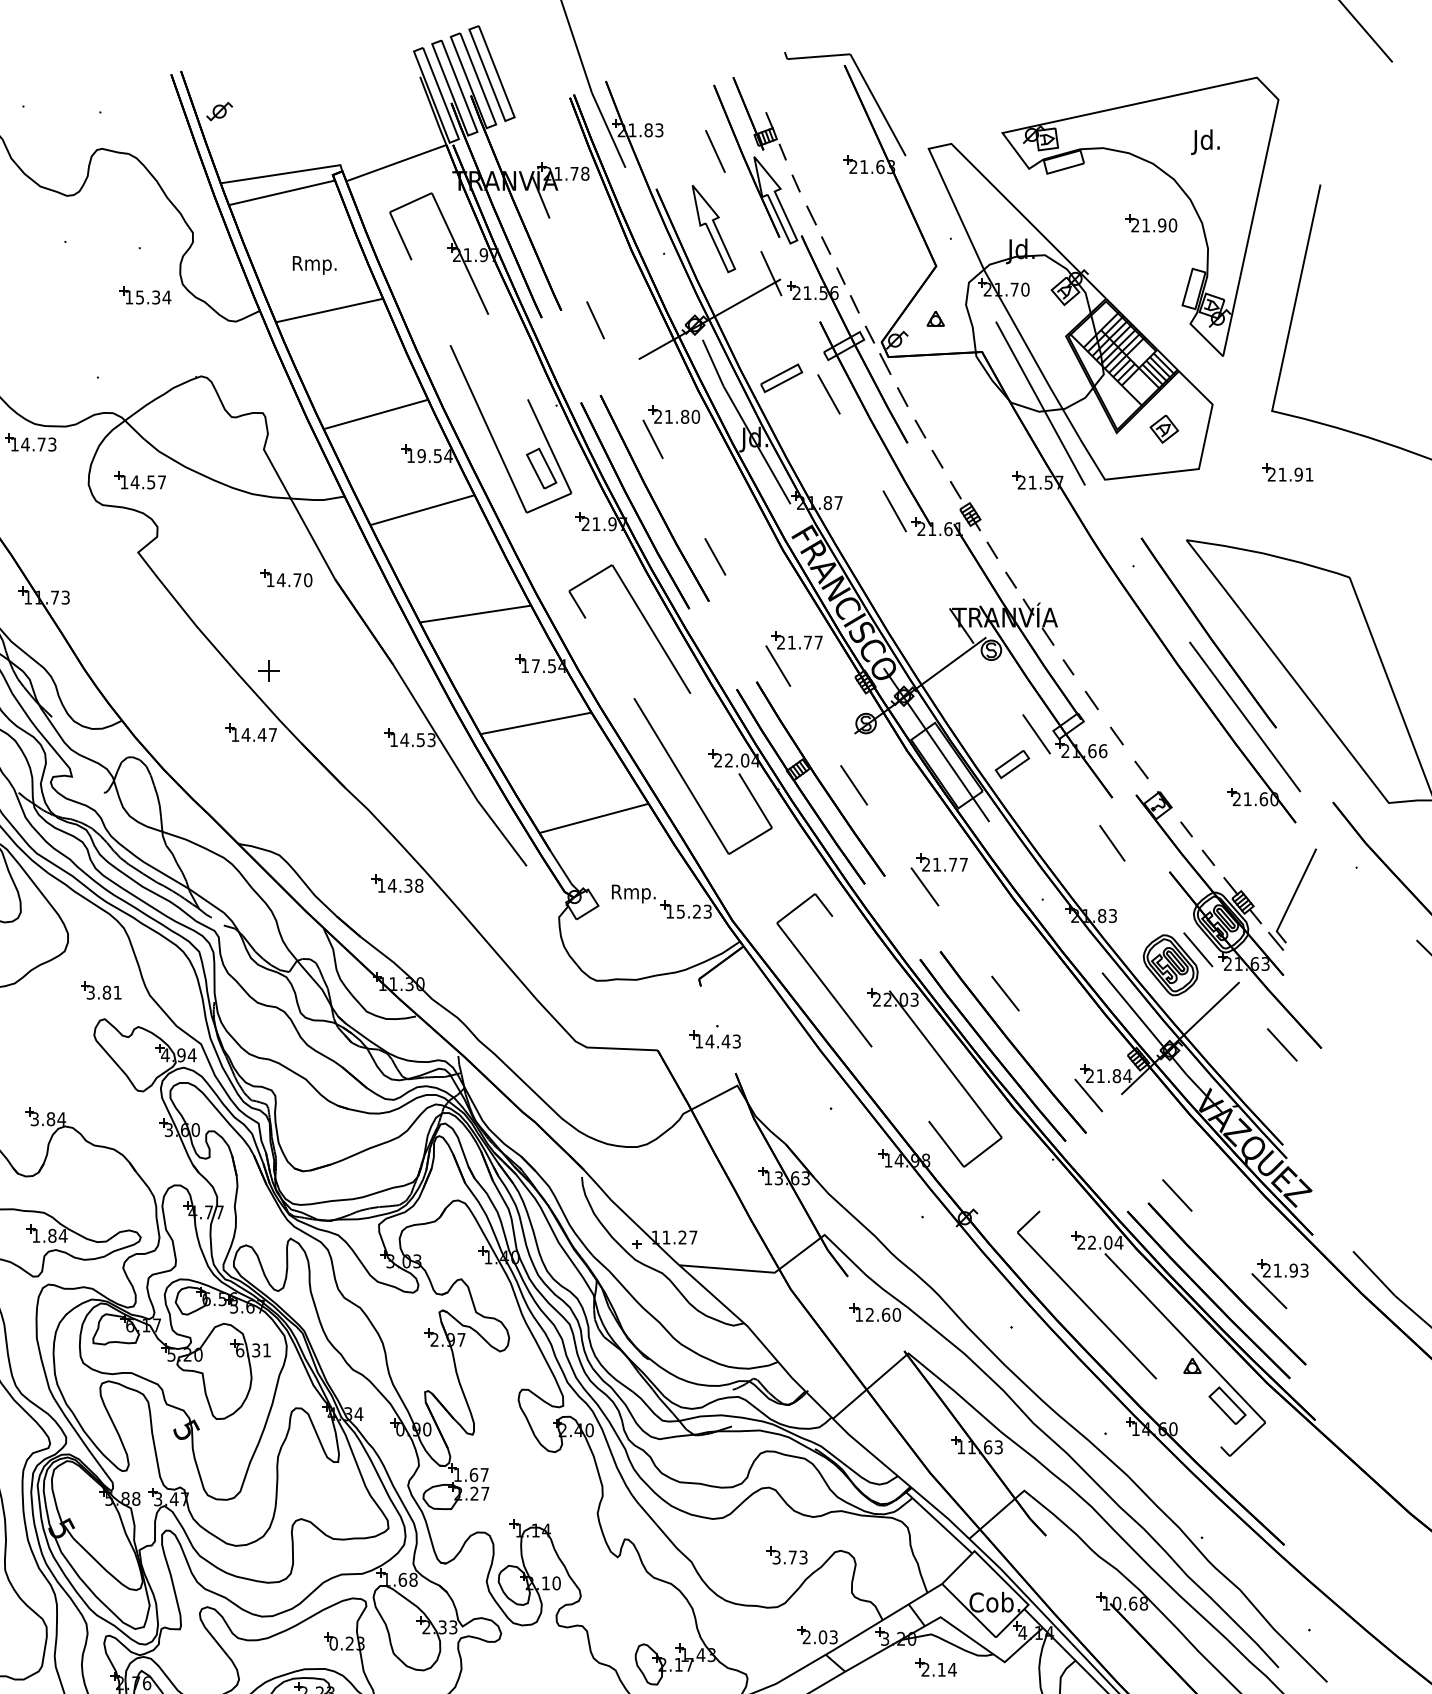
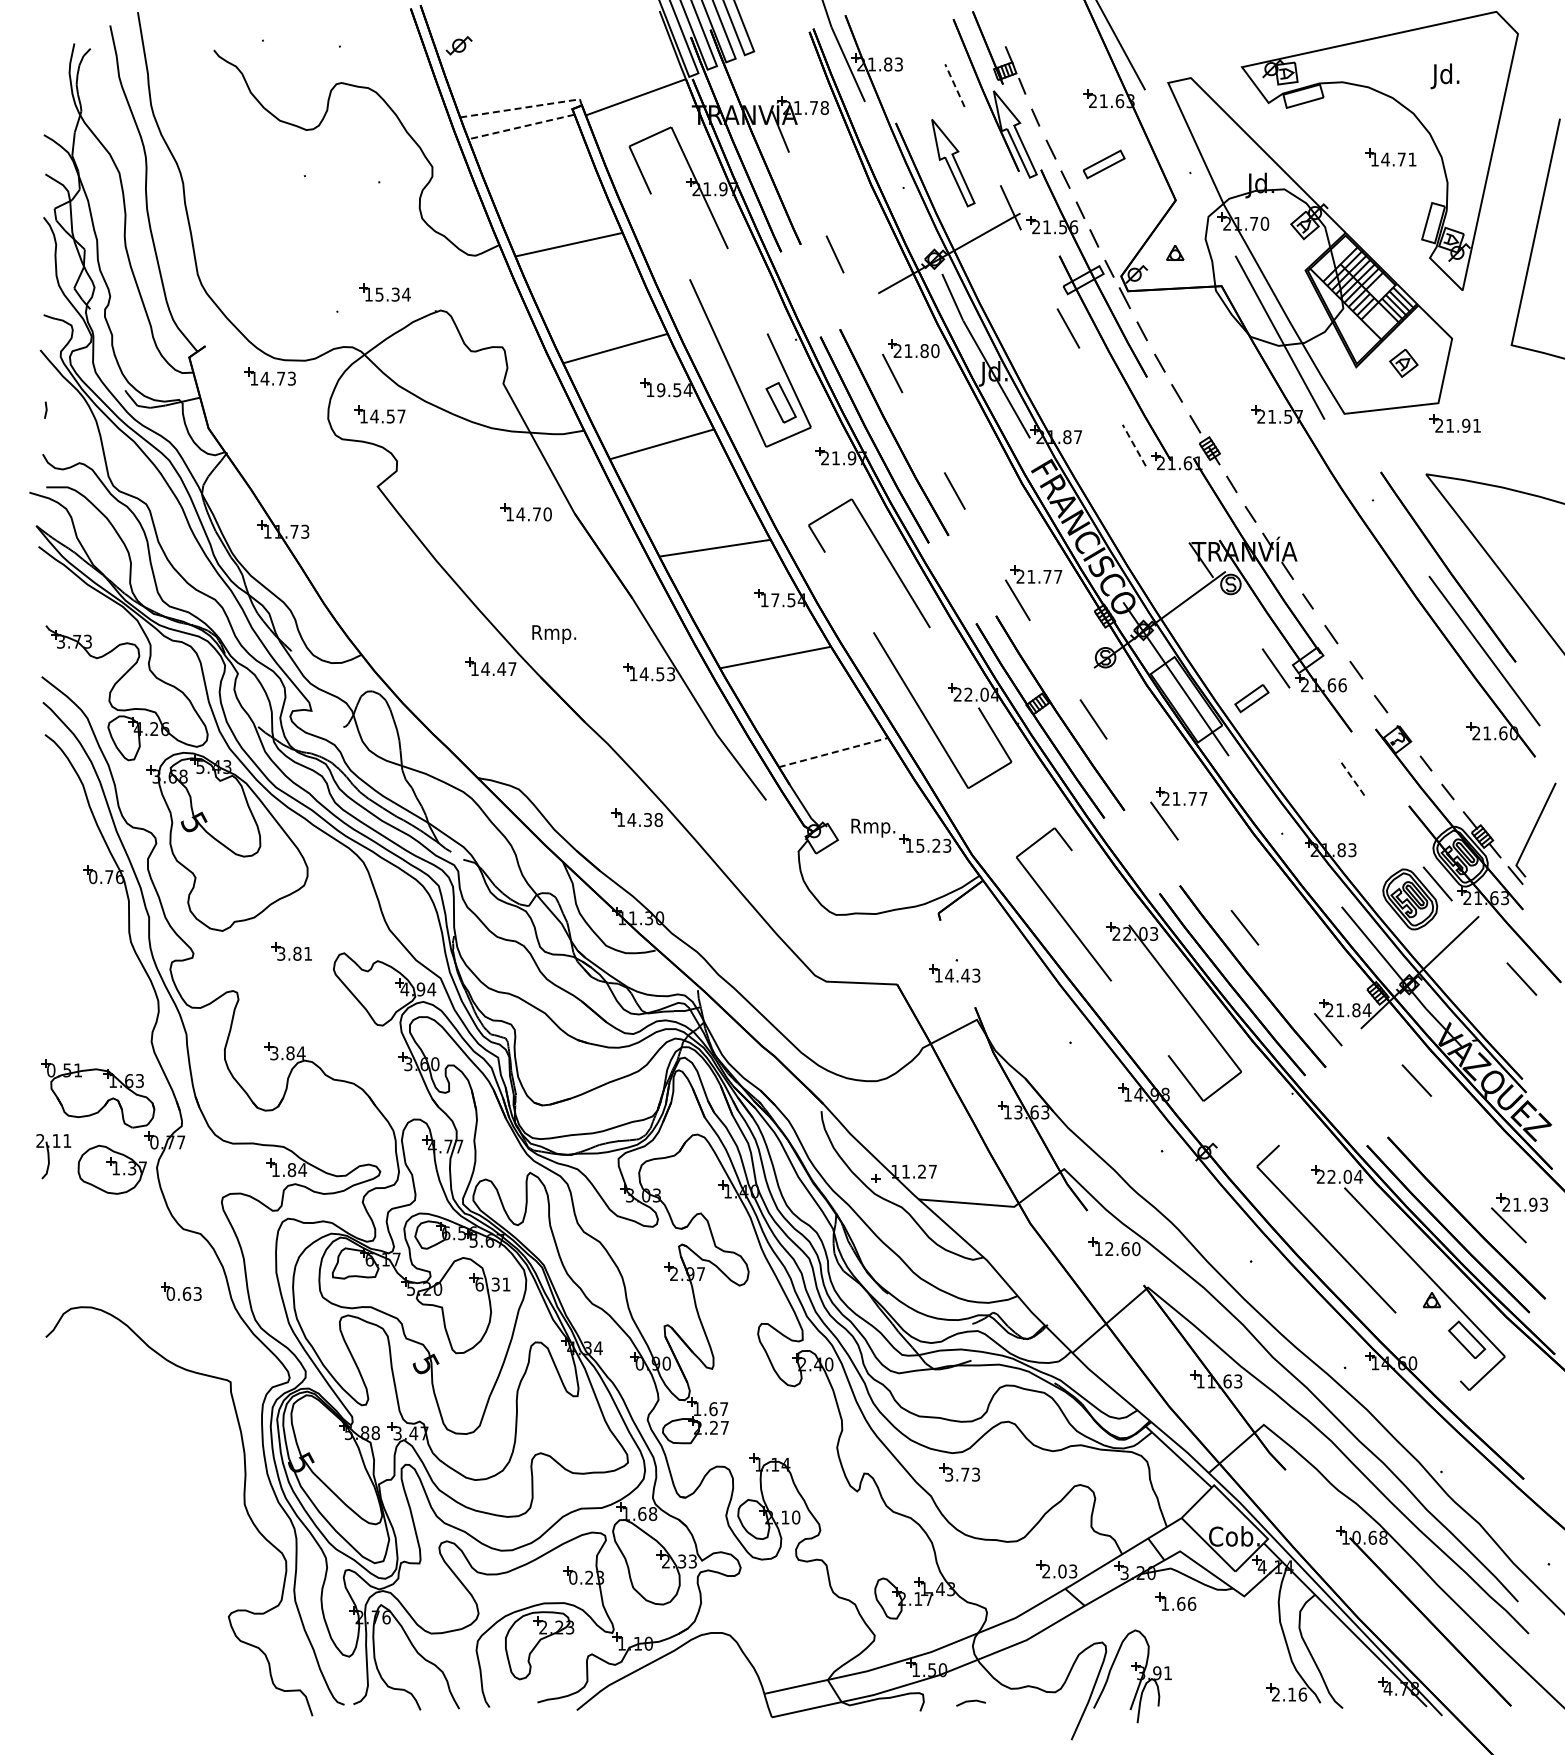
line: (714, 151) -> (954, 85), solid -> dashed
line: (284, 173) -> (524, 107), solid -> dashed
line: (281, 193) -> (521, 127), solid -> dashed
text: (1153, 225) -> (1393, 159), 21.90 -> 14.71
text: (314, 265) -> (554, 634), moved
part: (144, 295) -> (384, 292), moved
part: (781, 378) -> (1104, 164), moved
part: (1286, 472) -> (1454, 423), moved
line: (894, 511) -> (1134, 445), solid -> dashed
part: (268, 670) -> (508, 604), removed
line: (593, 818) -> (833, 752), solid -> dashed
line: (1111, 843) -> (1351, 777), solid -> dashed
part: (100, 990) -> (291, 951), moved
line: (1176, 1195) -> (1416, 1080), moved
part: (786, 1555) -> (959, 1472), moved
text: (938, 1669) -> (1178, 1603), 2.14 -> 1.66

